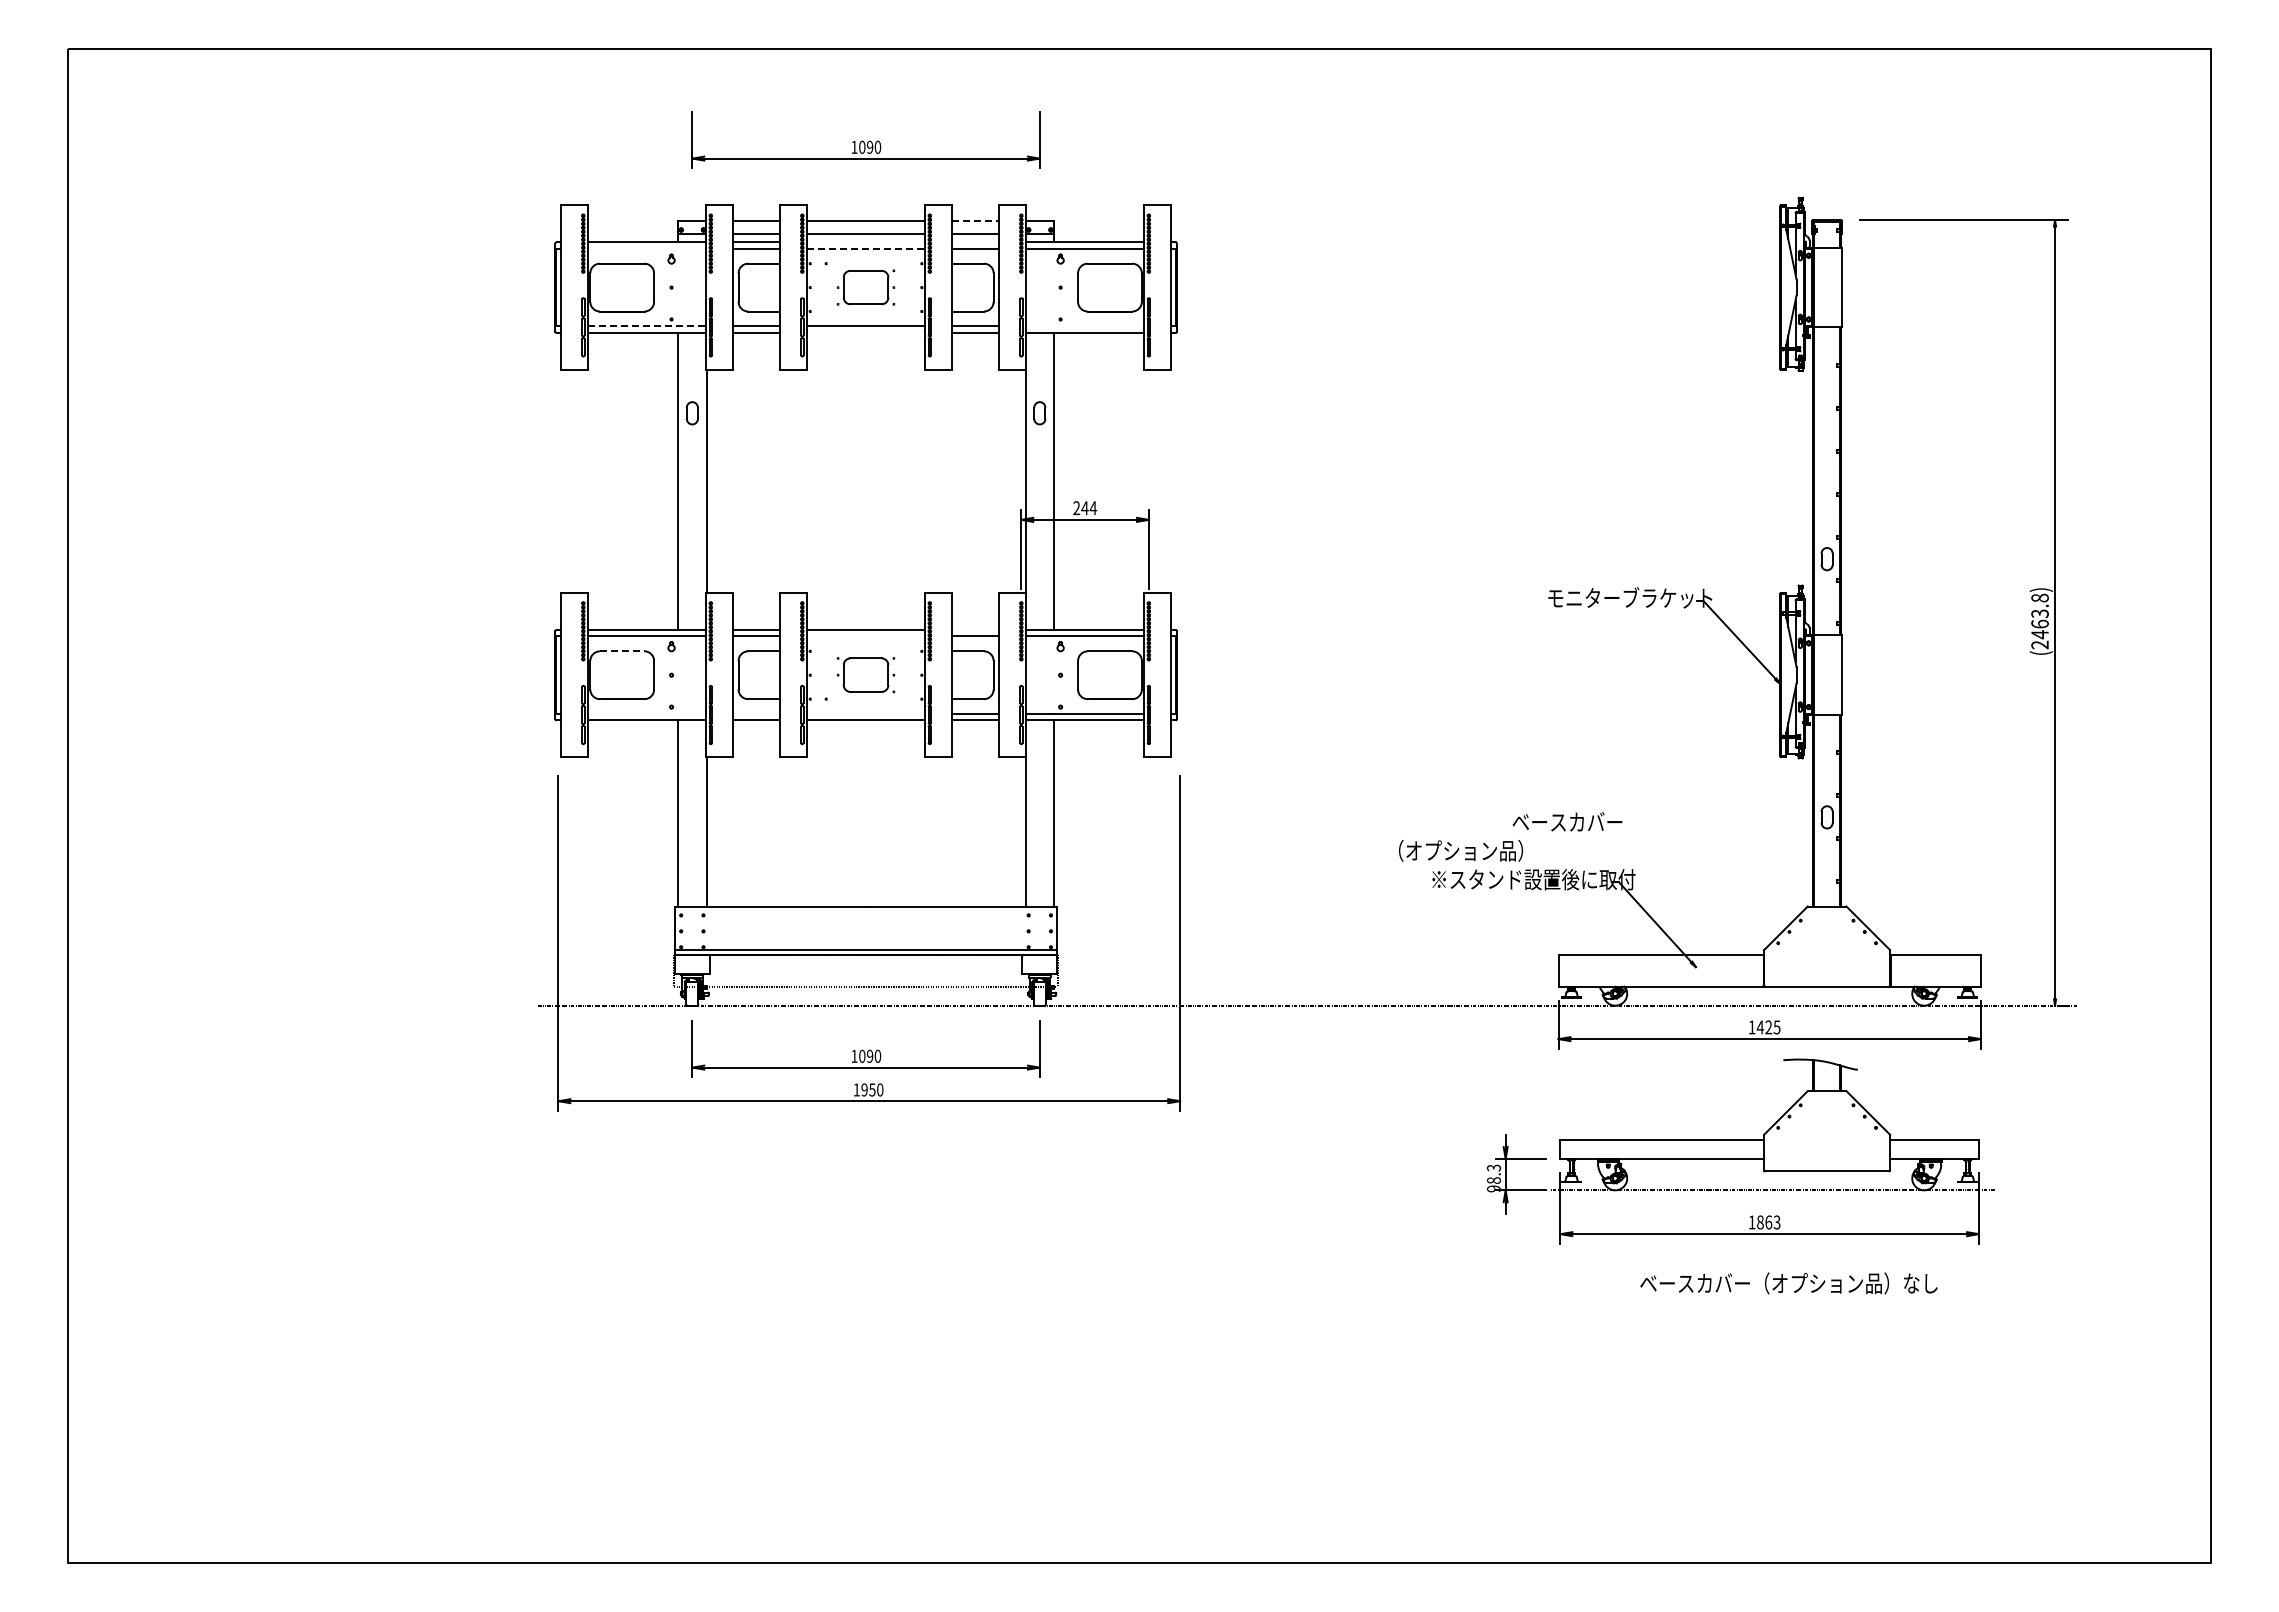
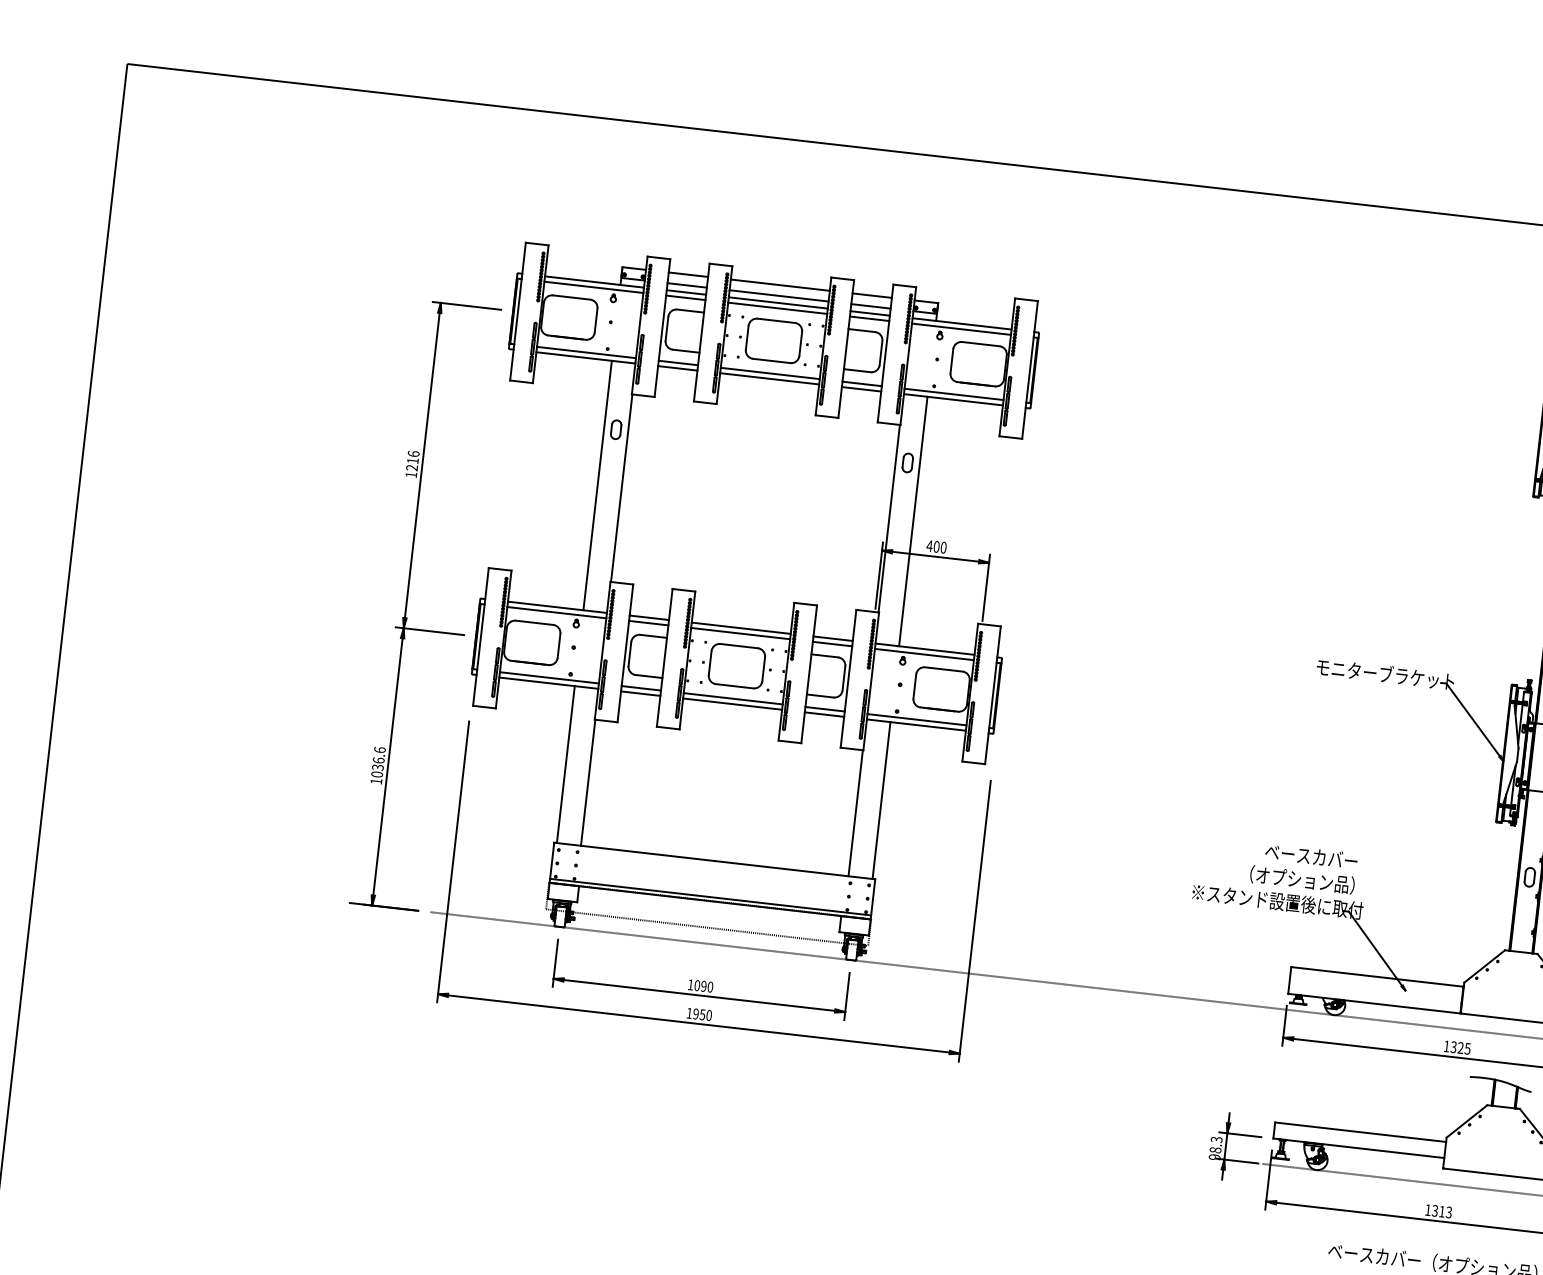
part: (865, 139) -> (787, 216), removed
line: (976, 221) -> (872, 295), dashed -> solid
line: (866, 242) -> (778, 303), added
line: (975, 242) -> (870, 313), added
line: (647, 248) -> (594, 287), added
line: (866, 248) -> (778, 308), dashed -> solid
part: (865, 287) -> (773, 340), size x1.43
line: (647, 326) -> (586, 352), dashed -> solid
line: (1085, 326) -> (954, 394), added
line: (866, 332) -> (770, 378), added
text: (1085, 508) -> (937, 547), 244 -> 400
line: (975, 630) -> (833, 639), added
line: (866, 636) -> (740, 633), added
part: (469, 646) -> (406, 604), added
line: (622, 651) -> (534, 622), dashed -> solid
part: (865, 674) -> (736, 665), size x1.43
line: (647, 714) -> (549, 678), added
line: (756, 714) -> (641, 688), added
line: (866, 714) -> (733, 699), added
text: (1460, 850) -> (1302, 879), moved
text: (1760, 1027) -> (1453, 1047), 1425 -> 1325
text: (1764, 1222) -> (1438, 1211), 1863 -> 1313

